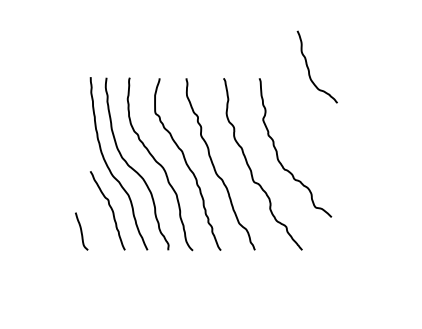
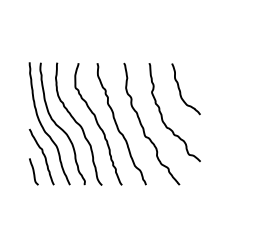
curve: (309, 68) -> (180, 90), moved
curve: (81, 231) -> (33, 171), moved

